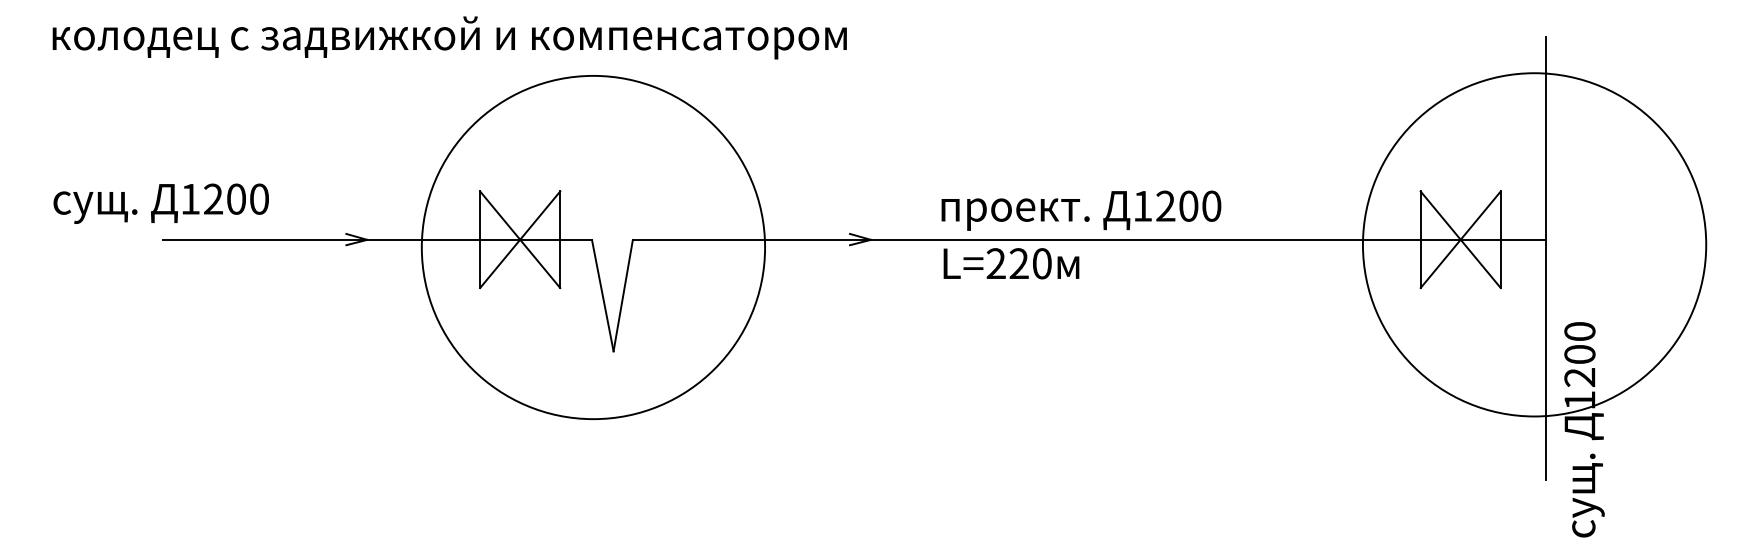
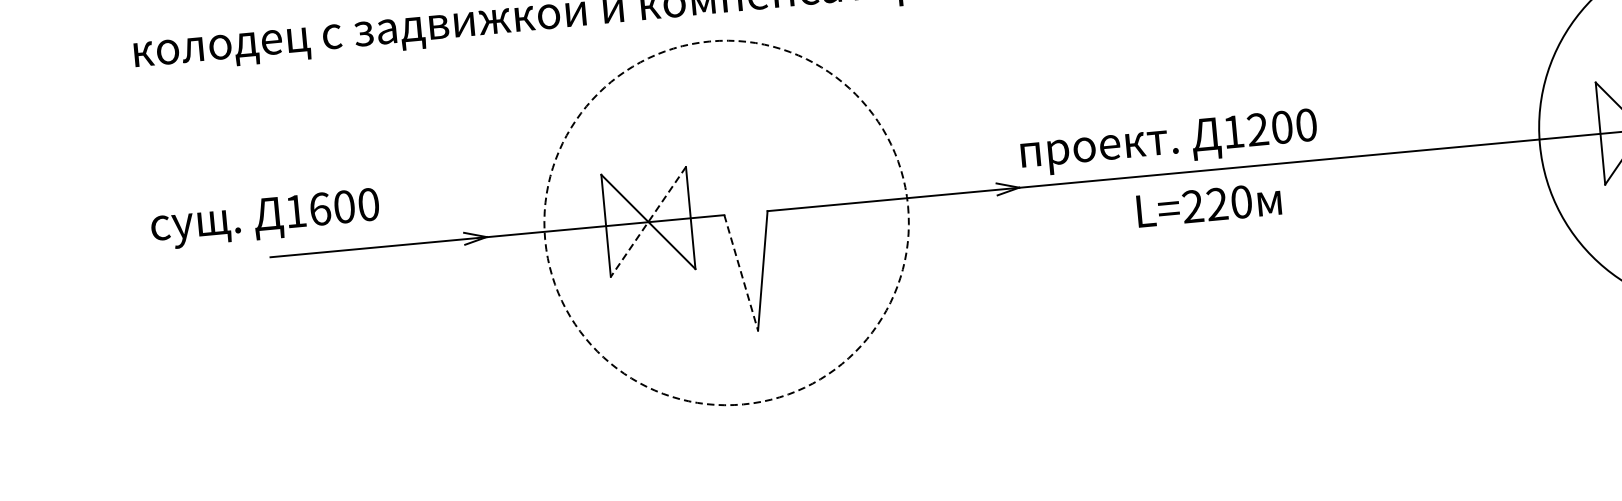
text: (213, 198) -> (320, 208), 1200 -> 1600
text: (1081, 210) -> (1169, 142), moved
line: (520, 239) -> (648, 221), solid -> dashed
circle: (593, 247) -> (726, 222), solid -> dashed
text: (1011, 263) -> (1209, 204), moved
line: (602, 295) -> (740, 272), solid -> dashed

